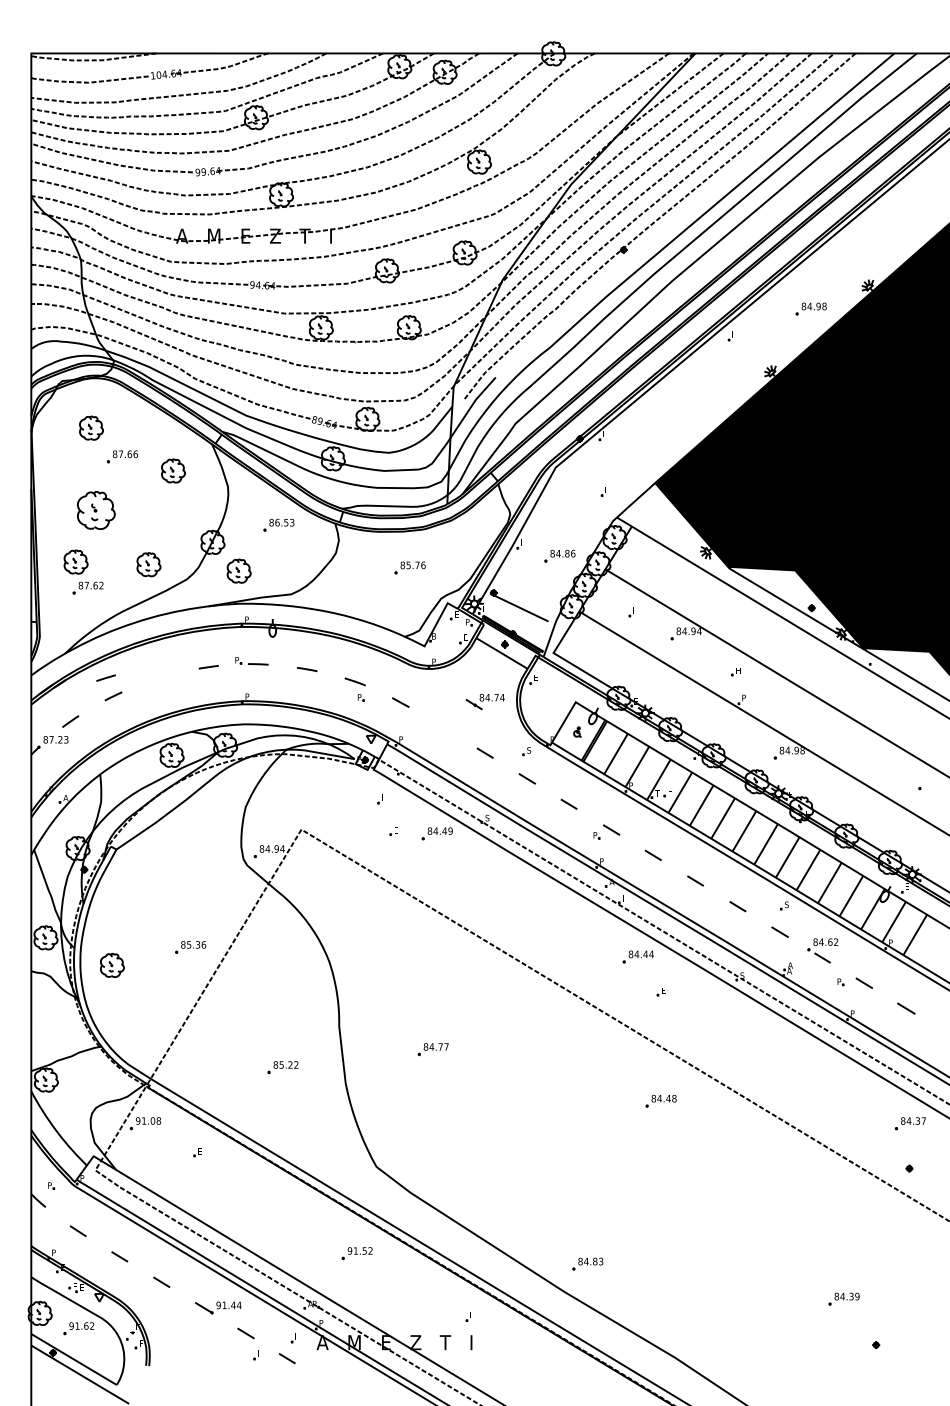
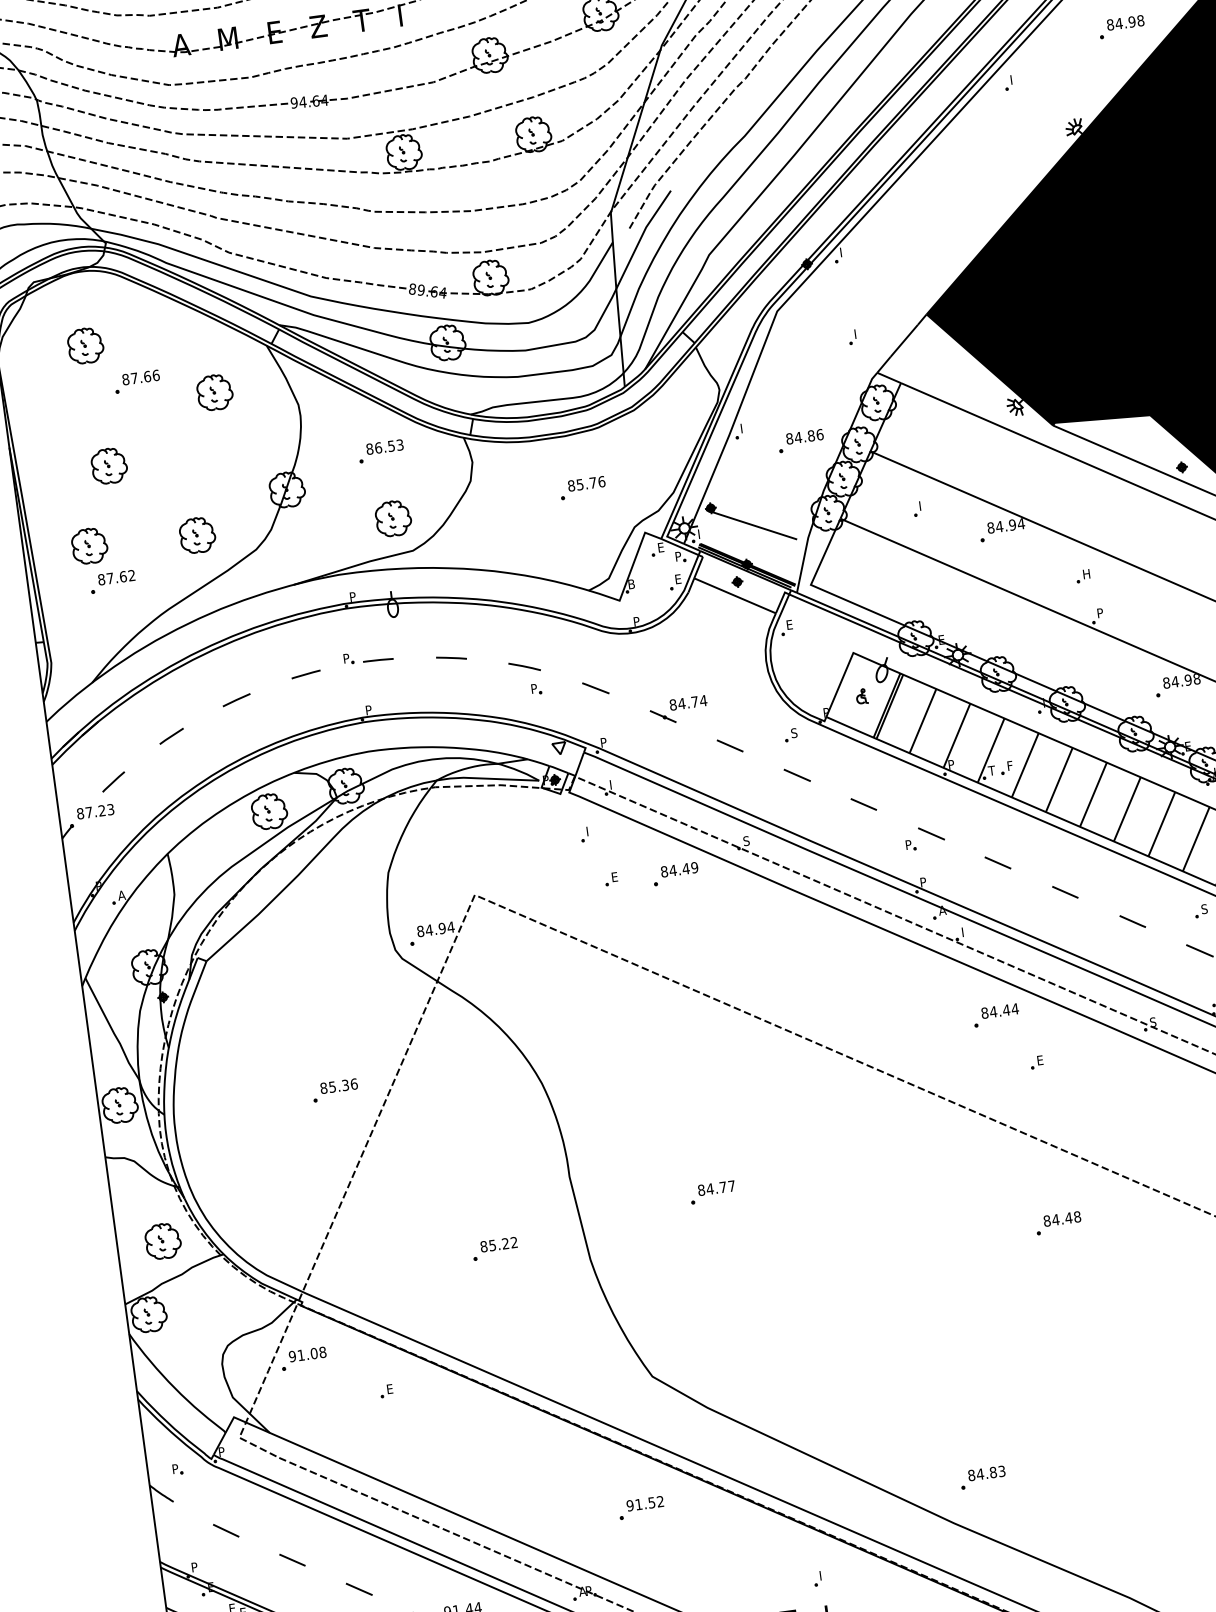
part: (96, 510) -> (109, 466), size x0.62
part: (238, 570) -> (392, 517), moved
line: (105, 677) -> (235, 699), moved
part: (484, 702) -> (677, 711), moved
part: (112, 965) -> (163, 1241), moved

